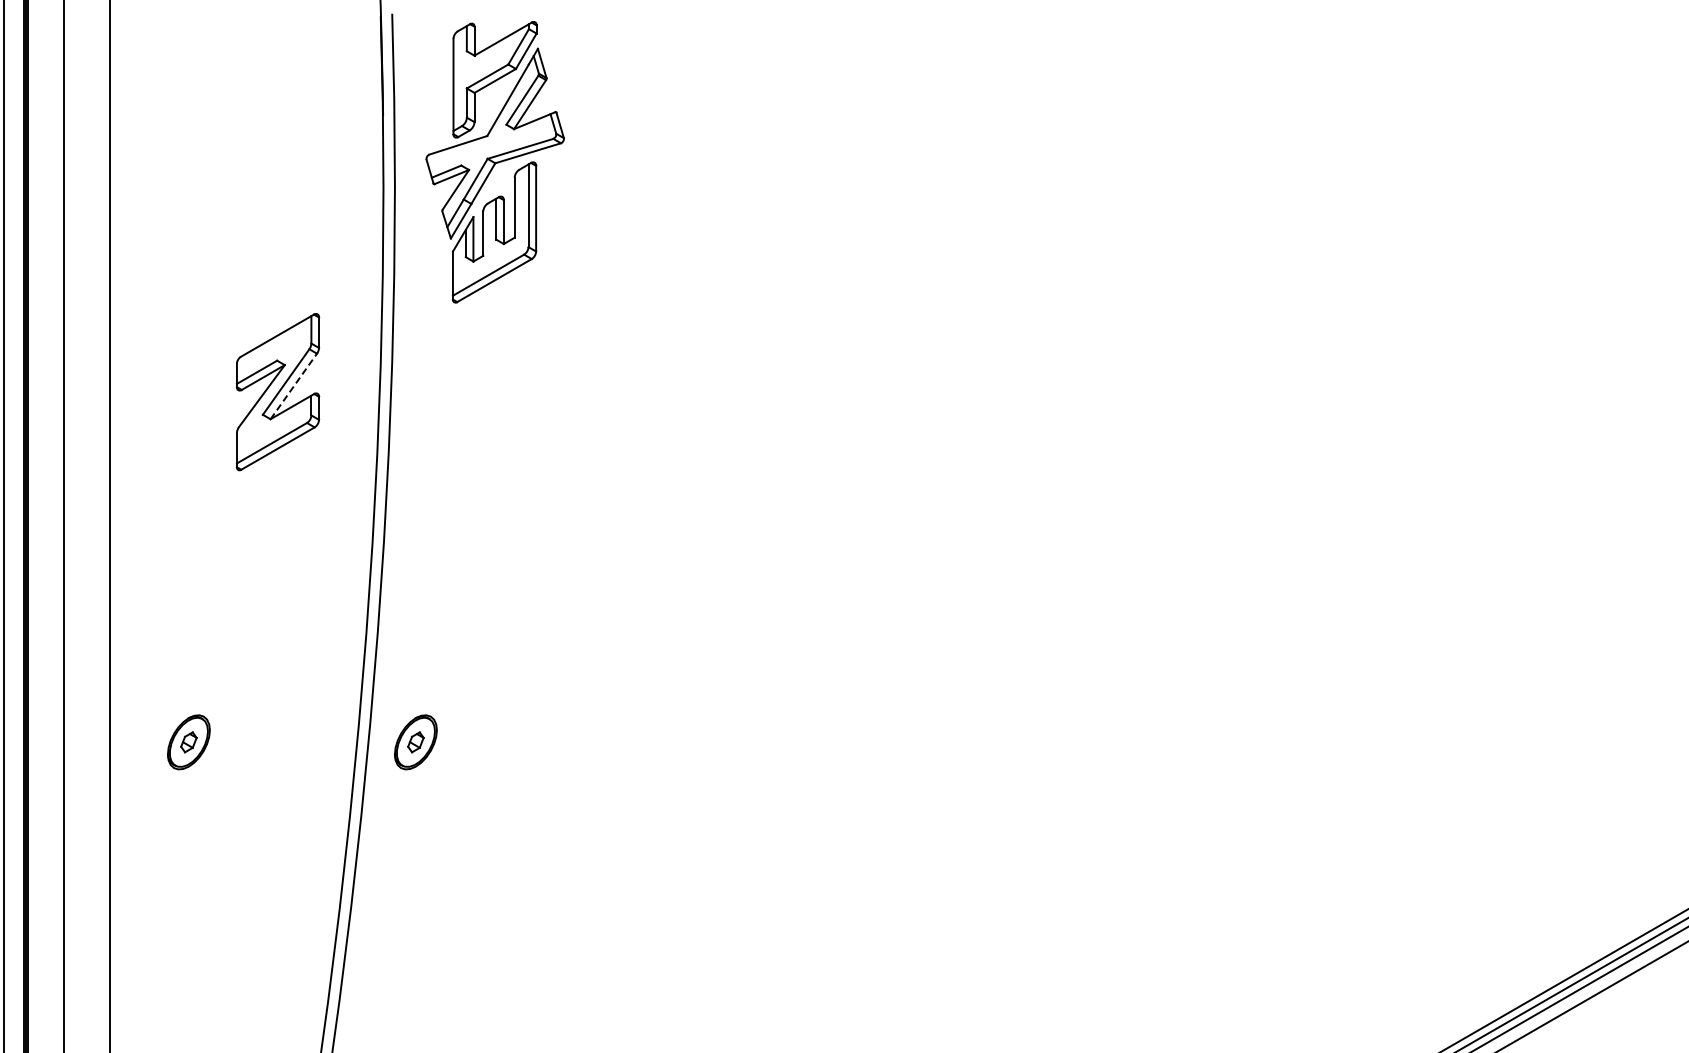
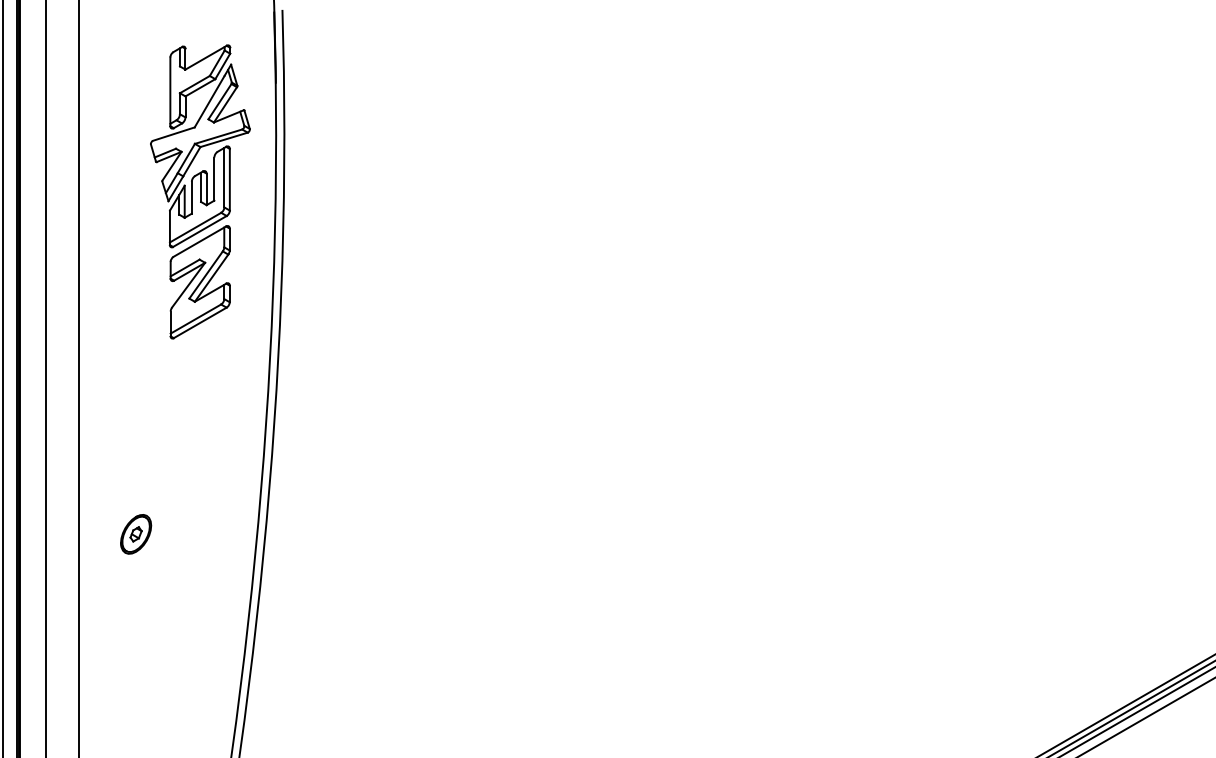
part: (494, 162) -> (199, 146), moved
line: (294, 386) -> (212, 278), dashed -> solid
part: (415, 742) -> (299, 534), removed

